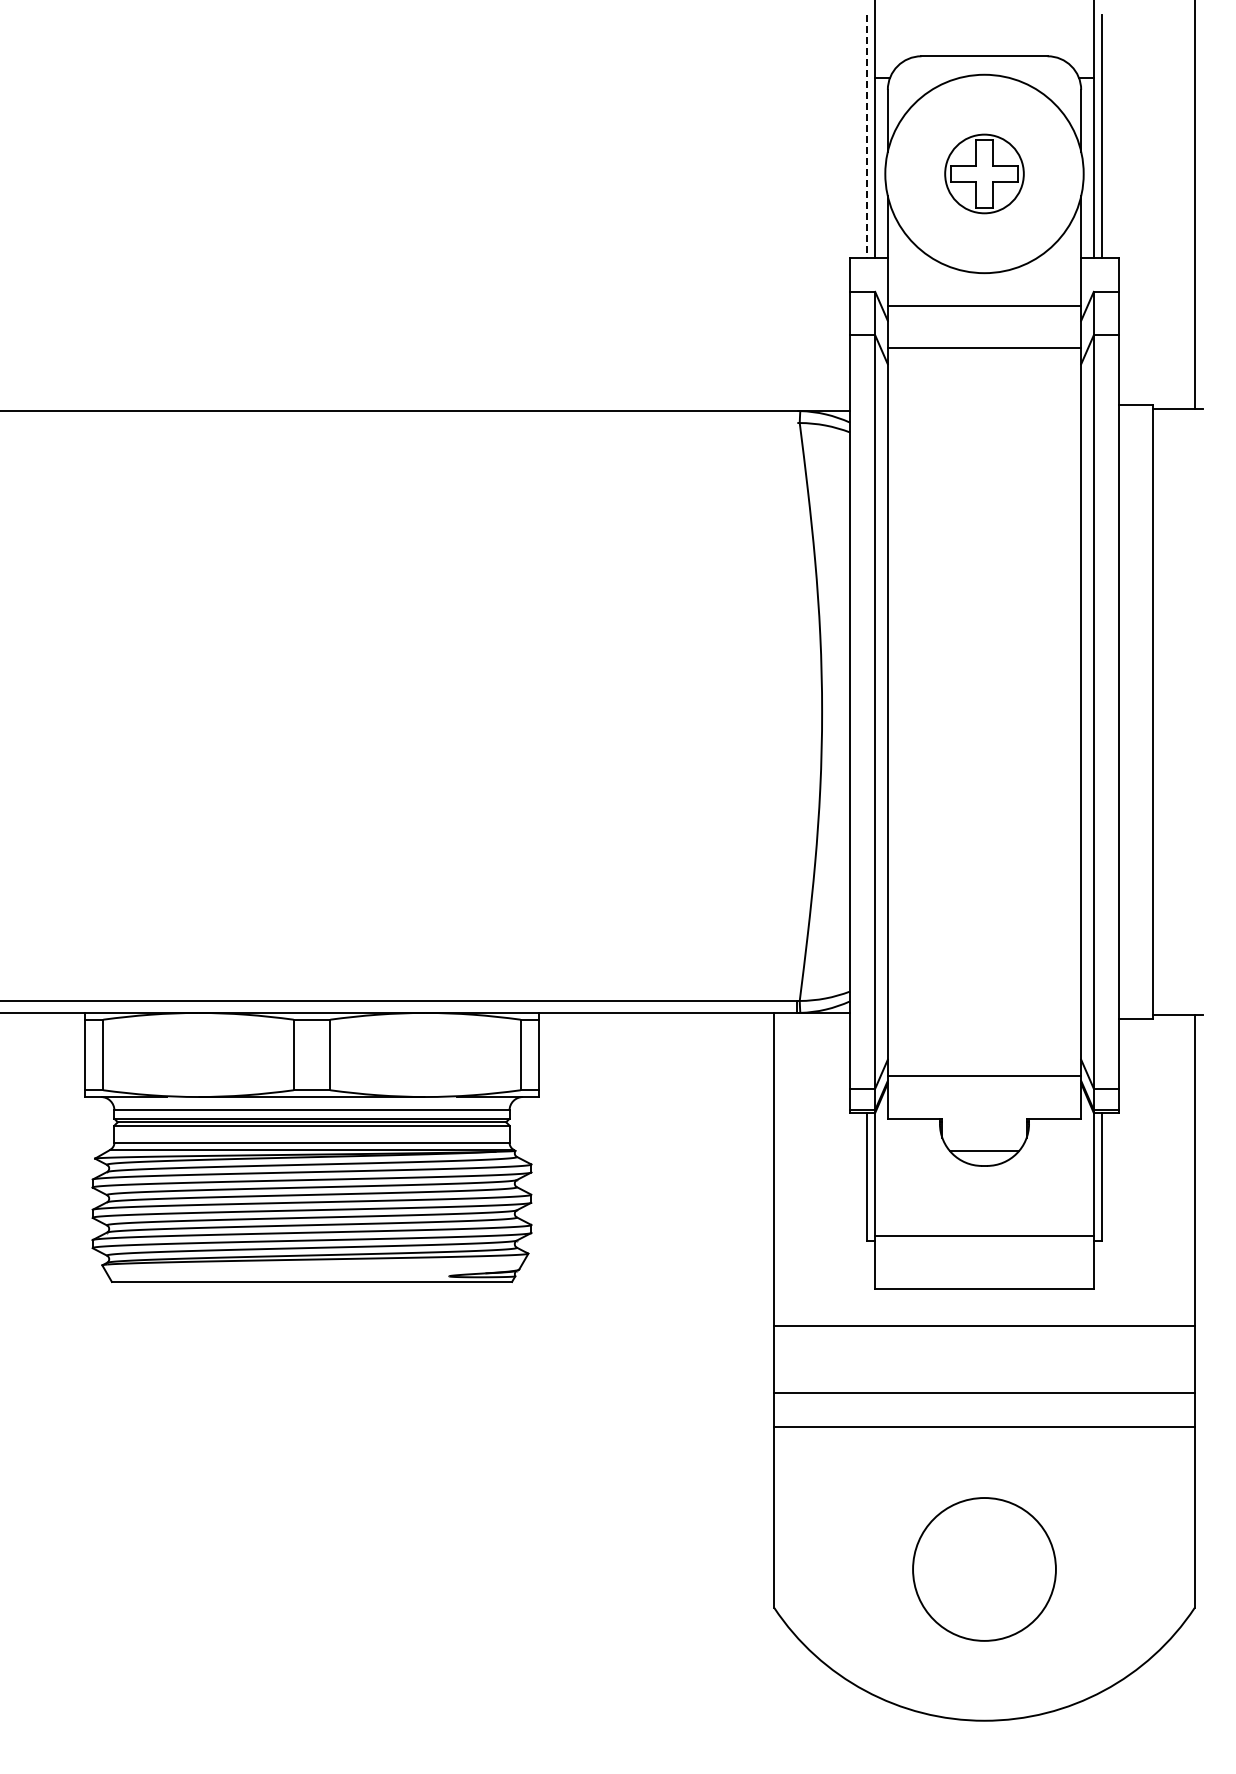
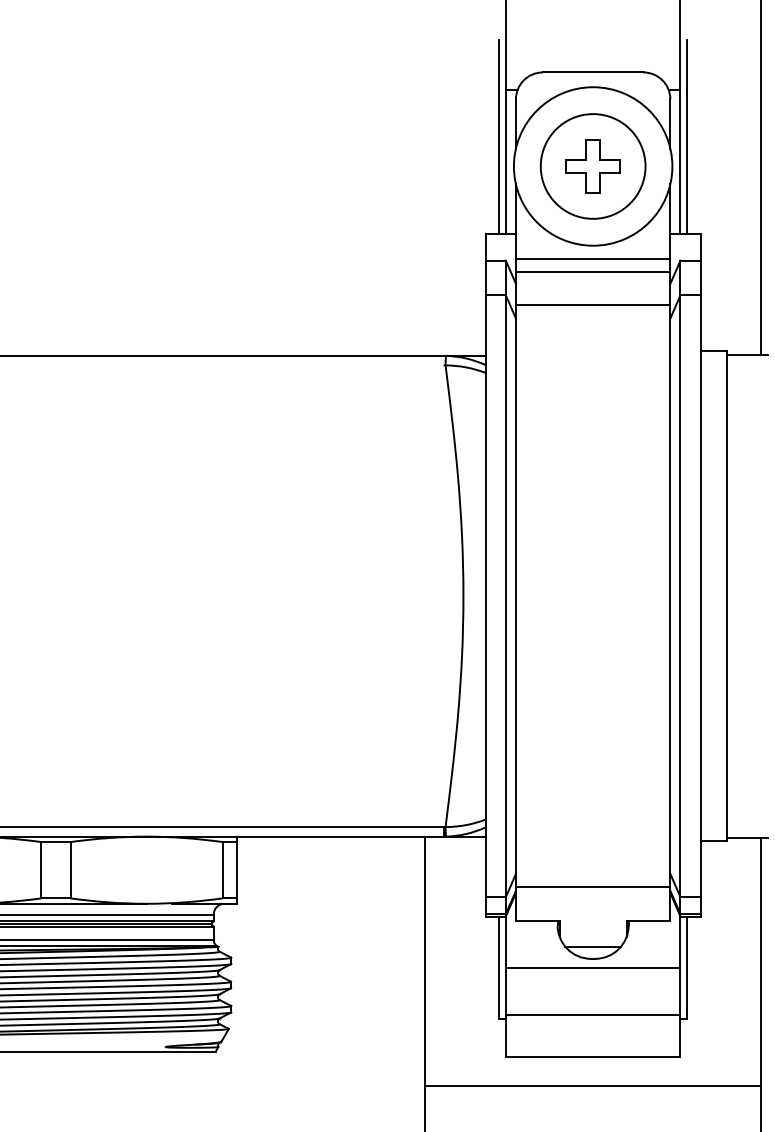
line: (866, 137) -> (498, 137), dashed -> solid
circle: (984, 173) -> (593, 166), size x1.67
line: (984, 289) -> (593, 258), added
line: (984, 1177) -> (593, 968), added

